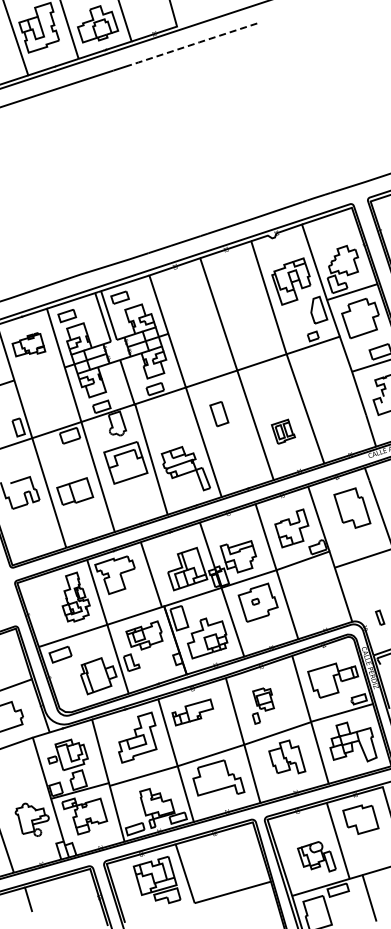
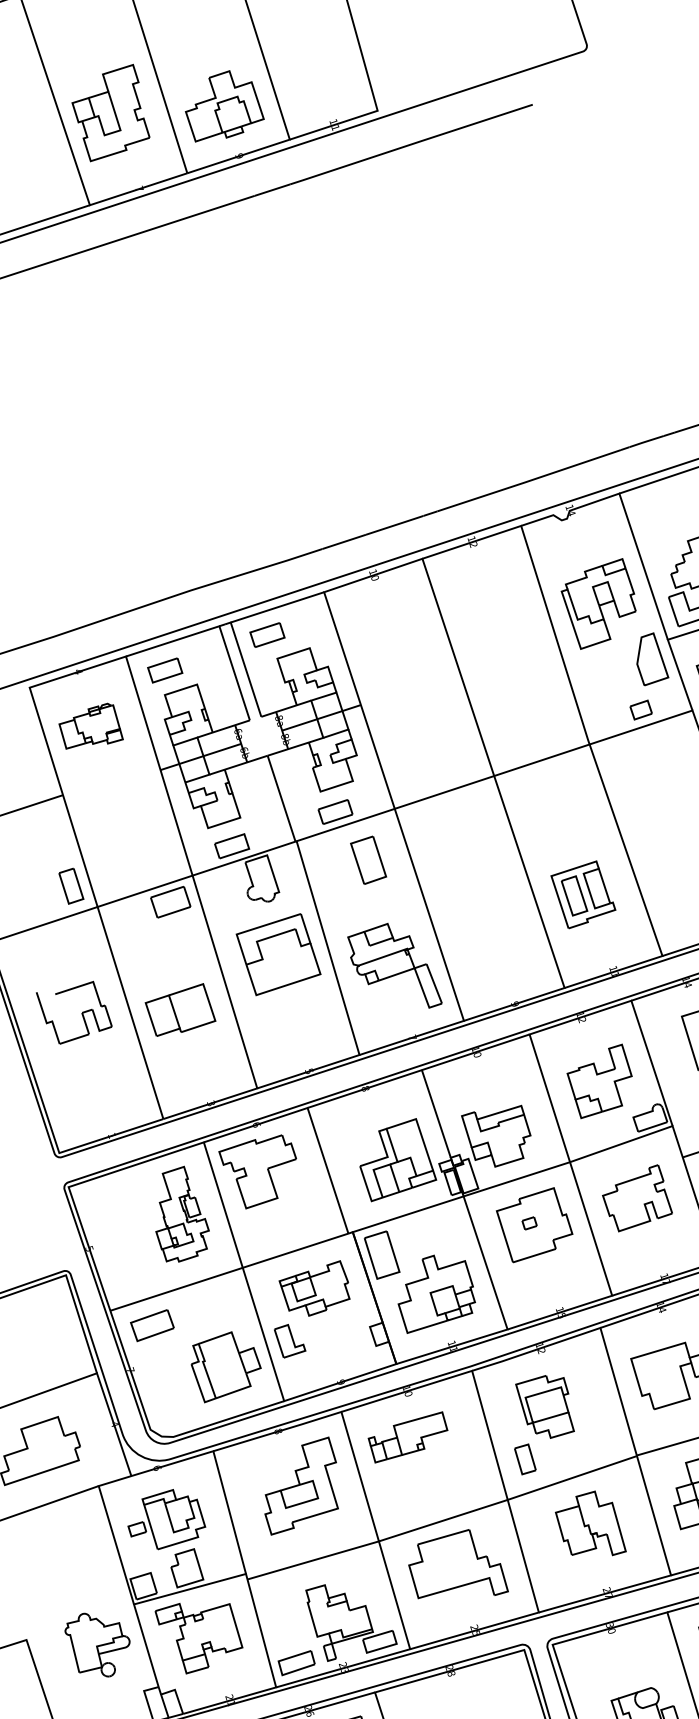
line: (194, 44) -> (411, 145), dashed -> solid
part: (219, 414) -> (368, 861), moved
part: (283, 431) -> (583, 893), size x1.43
part: (311, 588) -> (637, 1197), added
part: (263, 705) -> (544, 1423), size x1.43

